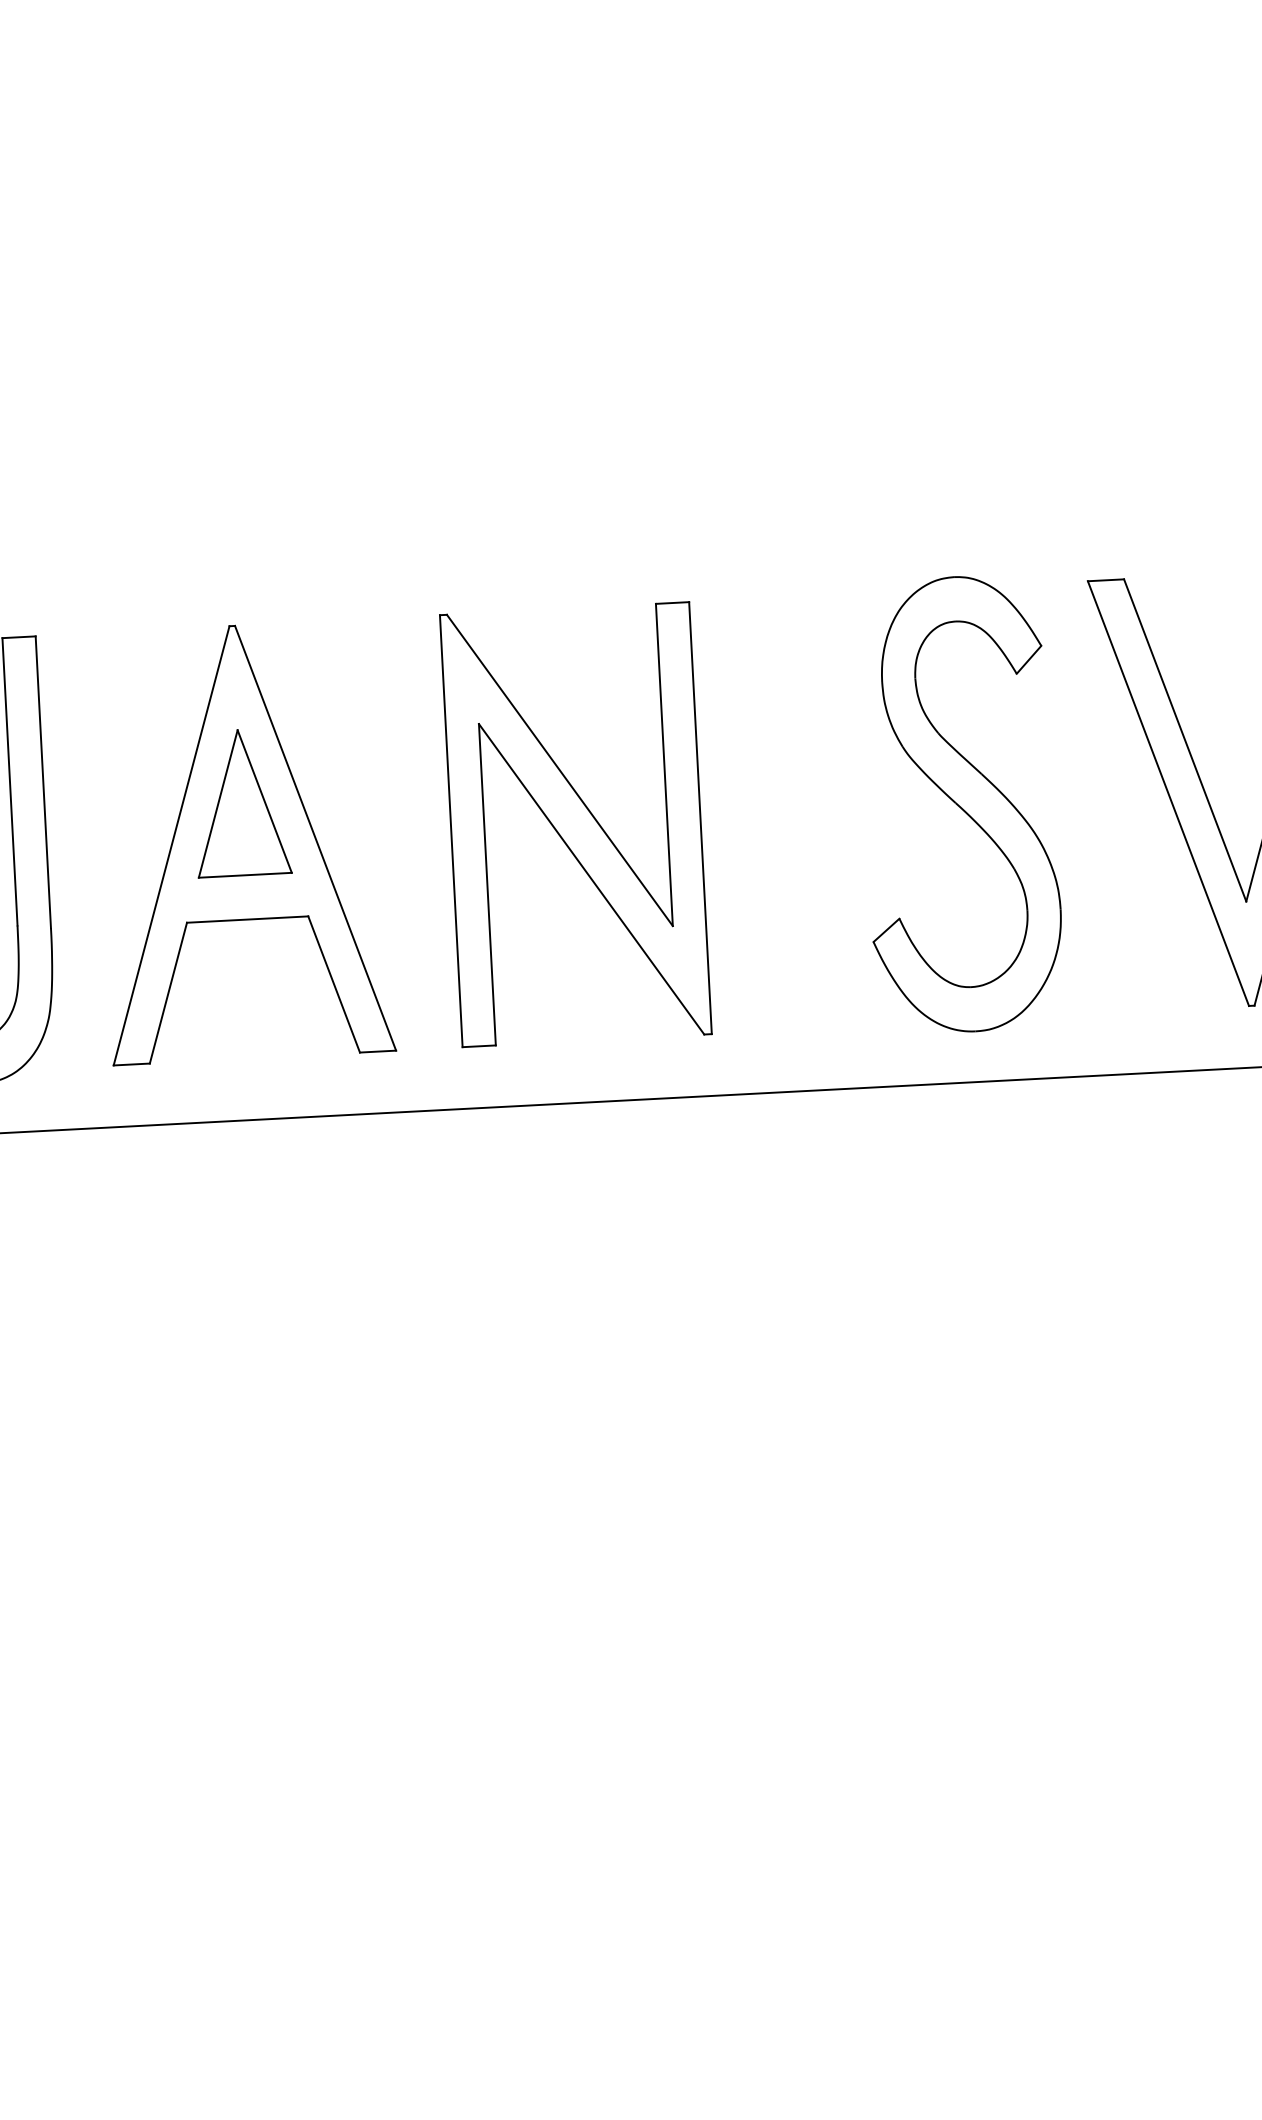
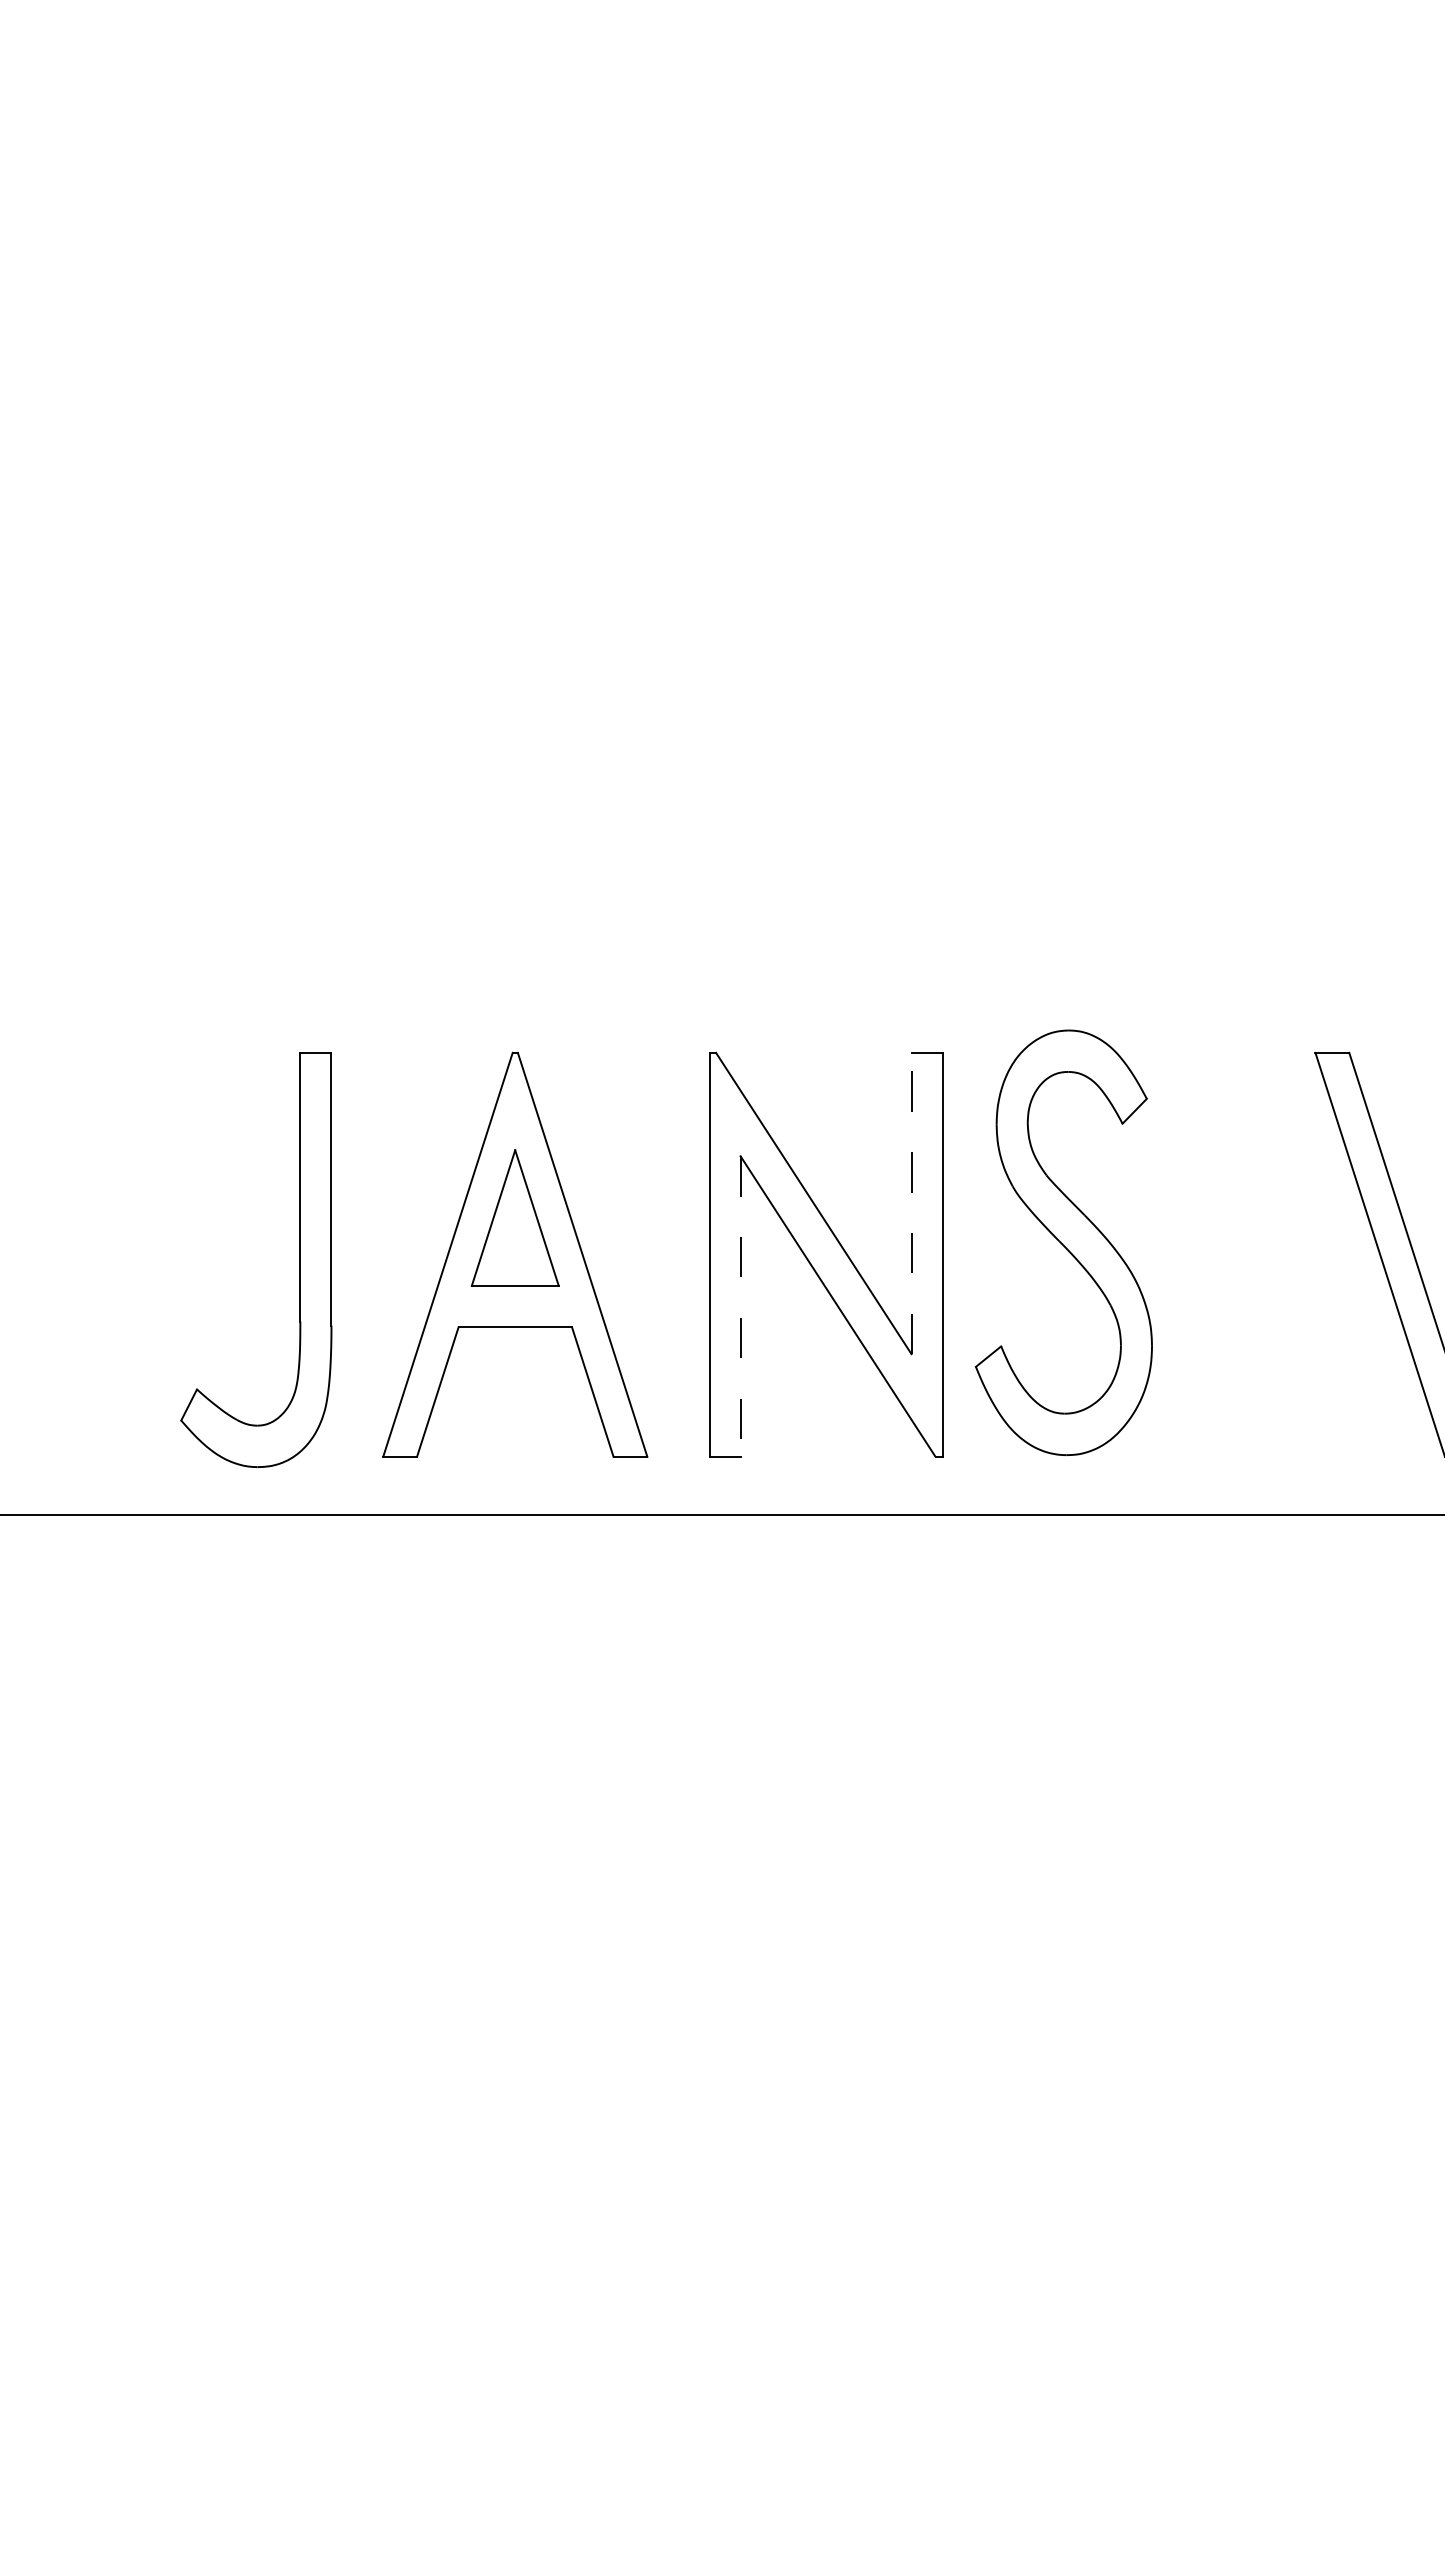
line: (664, 764) -> (911, 1203), solid -> dashed
part: (960, 804) -> (1063, 1242), moved
line: (487, 885) -> (740, 1307), solid -> dashed

